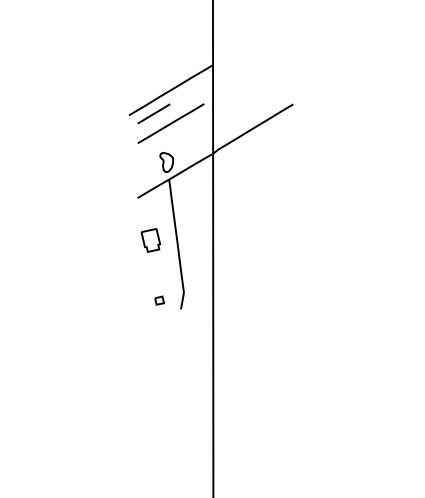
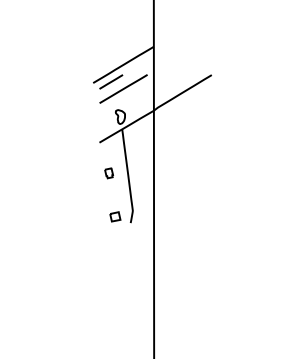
part: (150, 240) -> (108, 173), size x0.6
part: (159, 300) -> (115, 216), size x1.6

